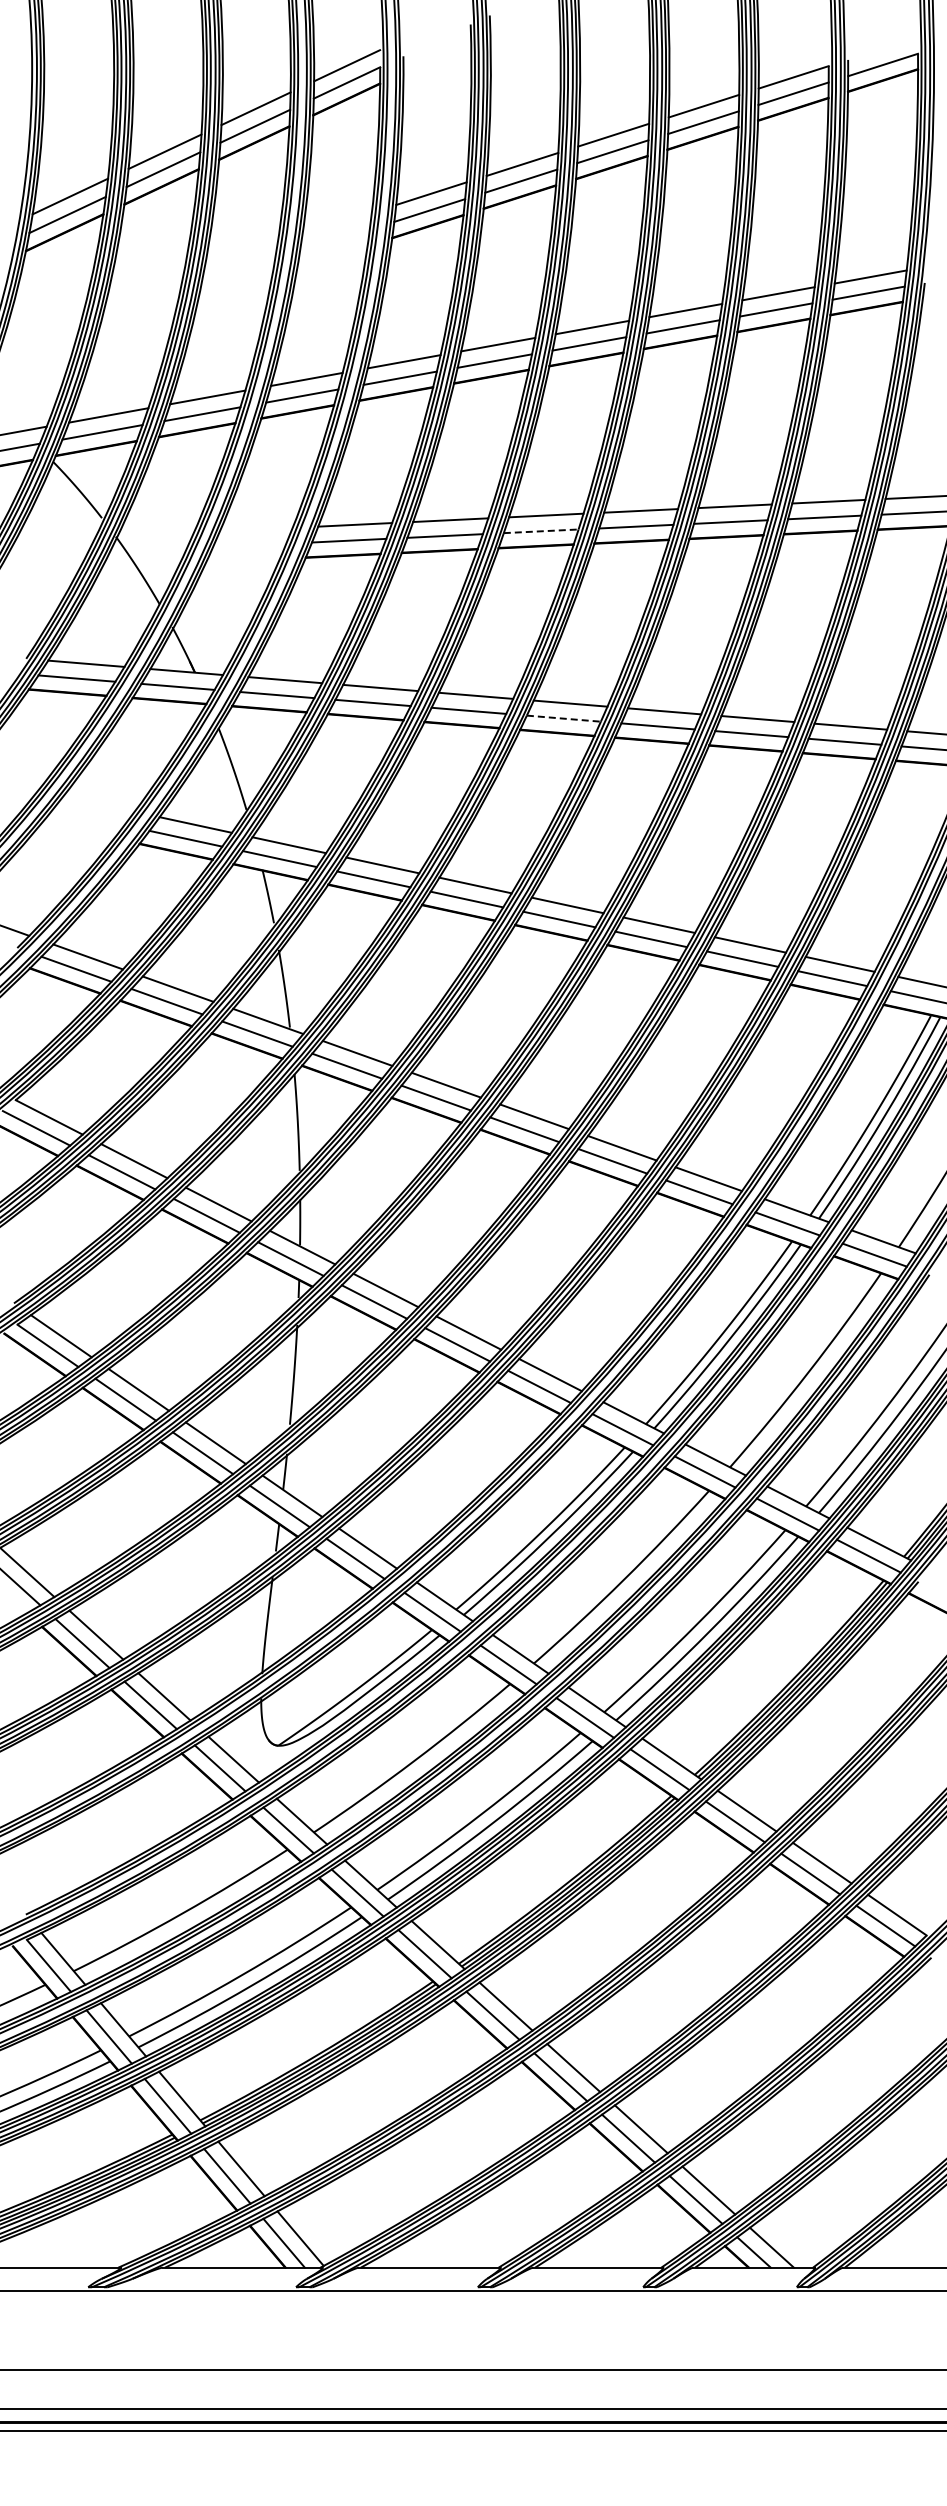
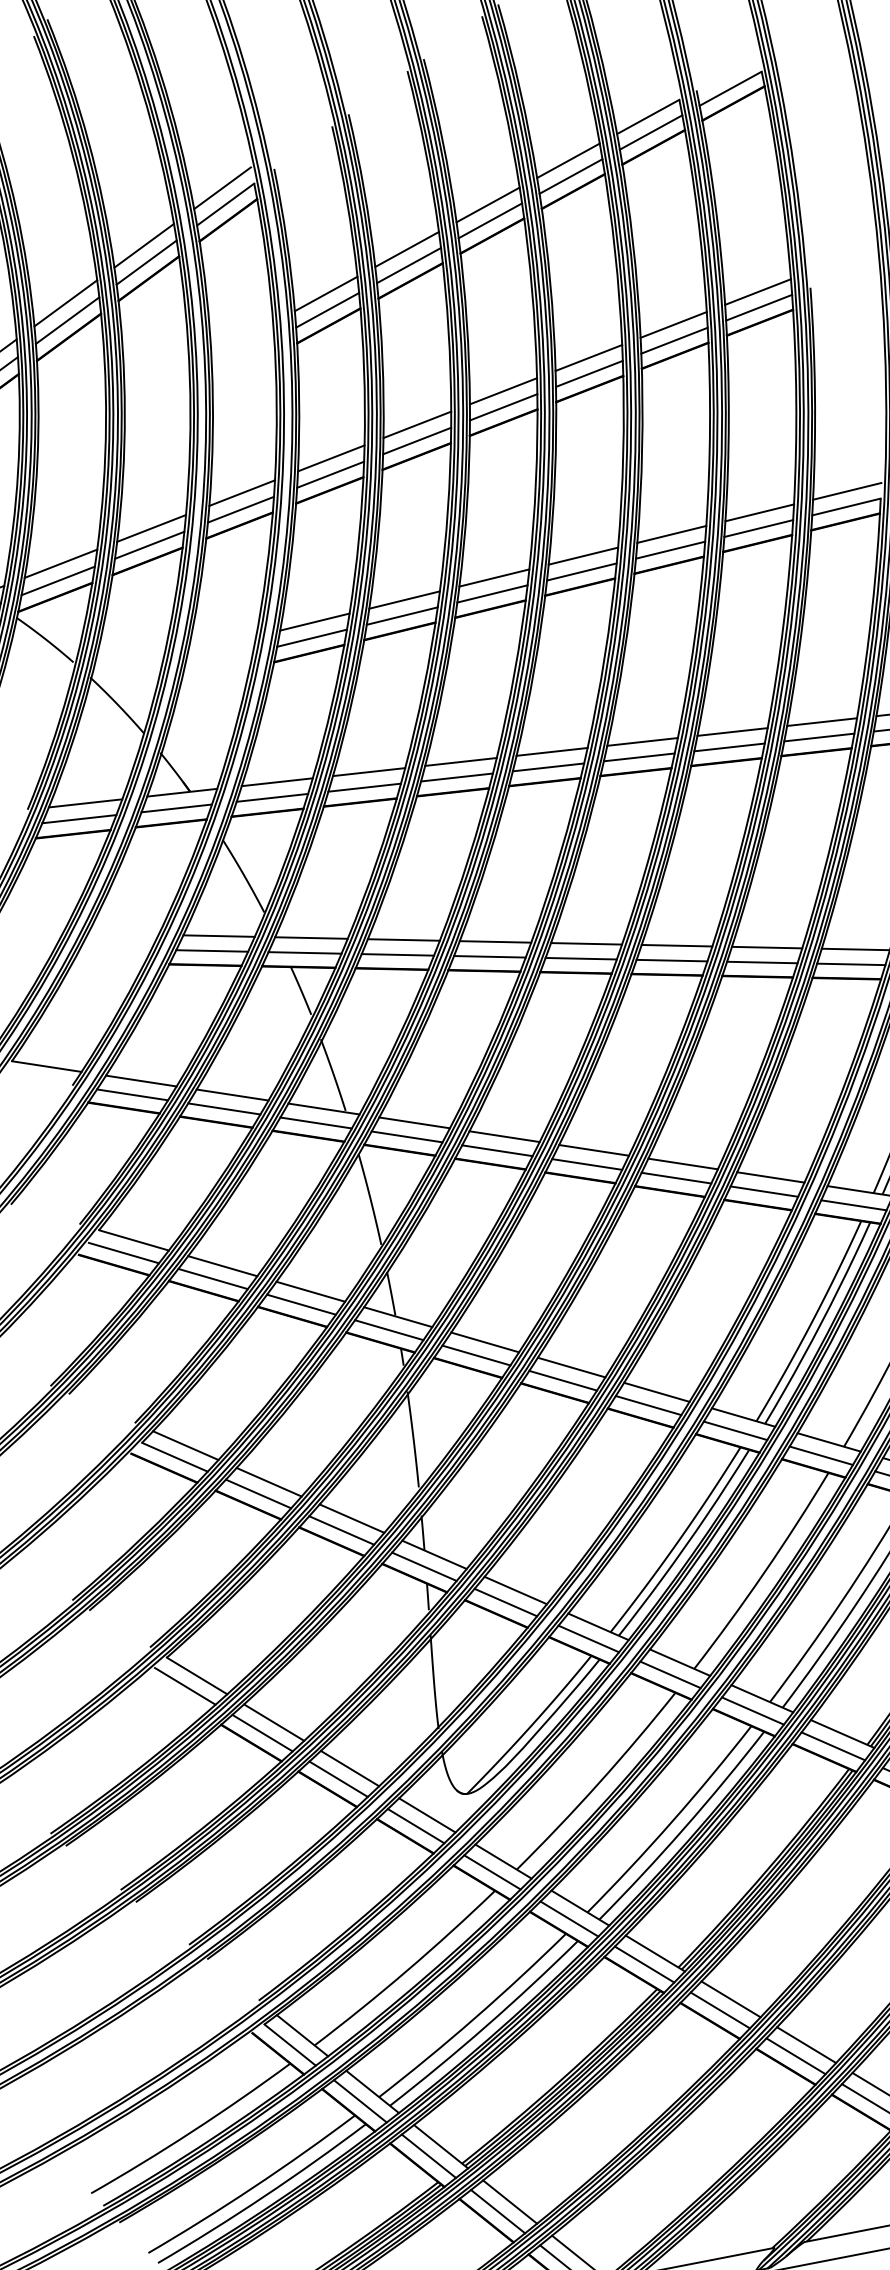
line: (541, 531) -> (492, 594), dashed -> solid
line: (564, 718) -> (549, 767), dashed -> solid

